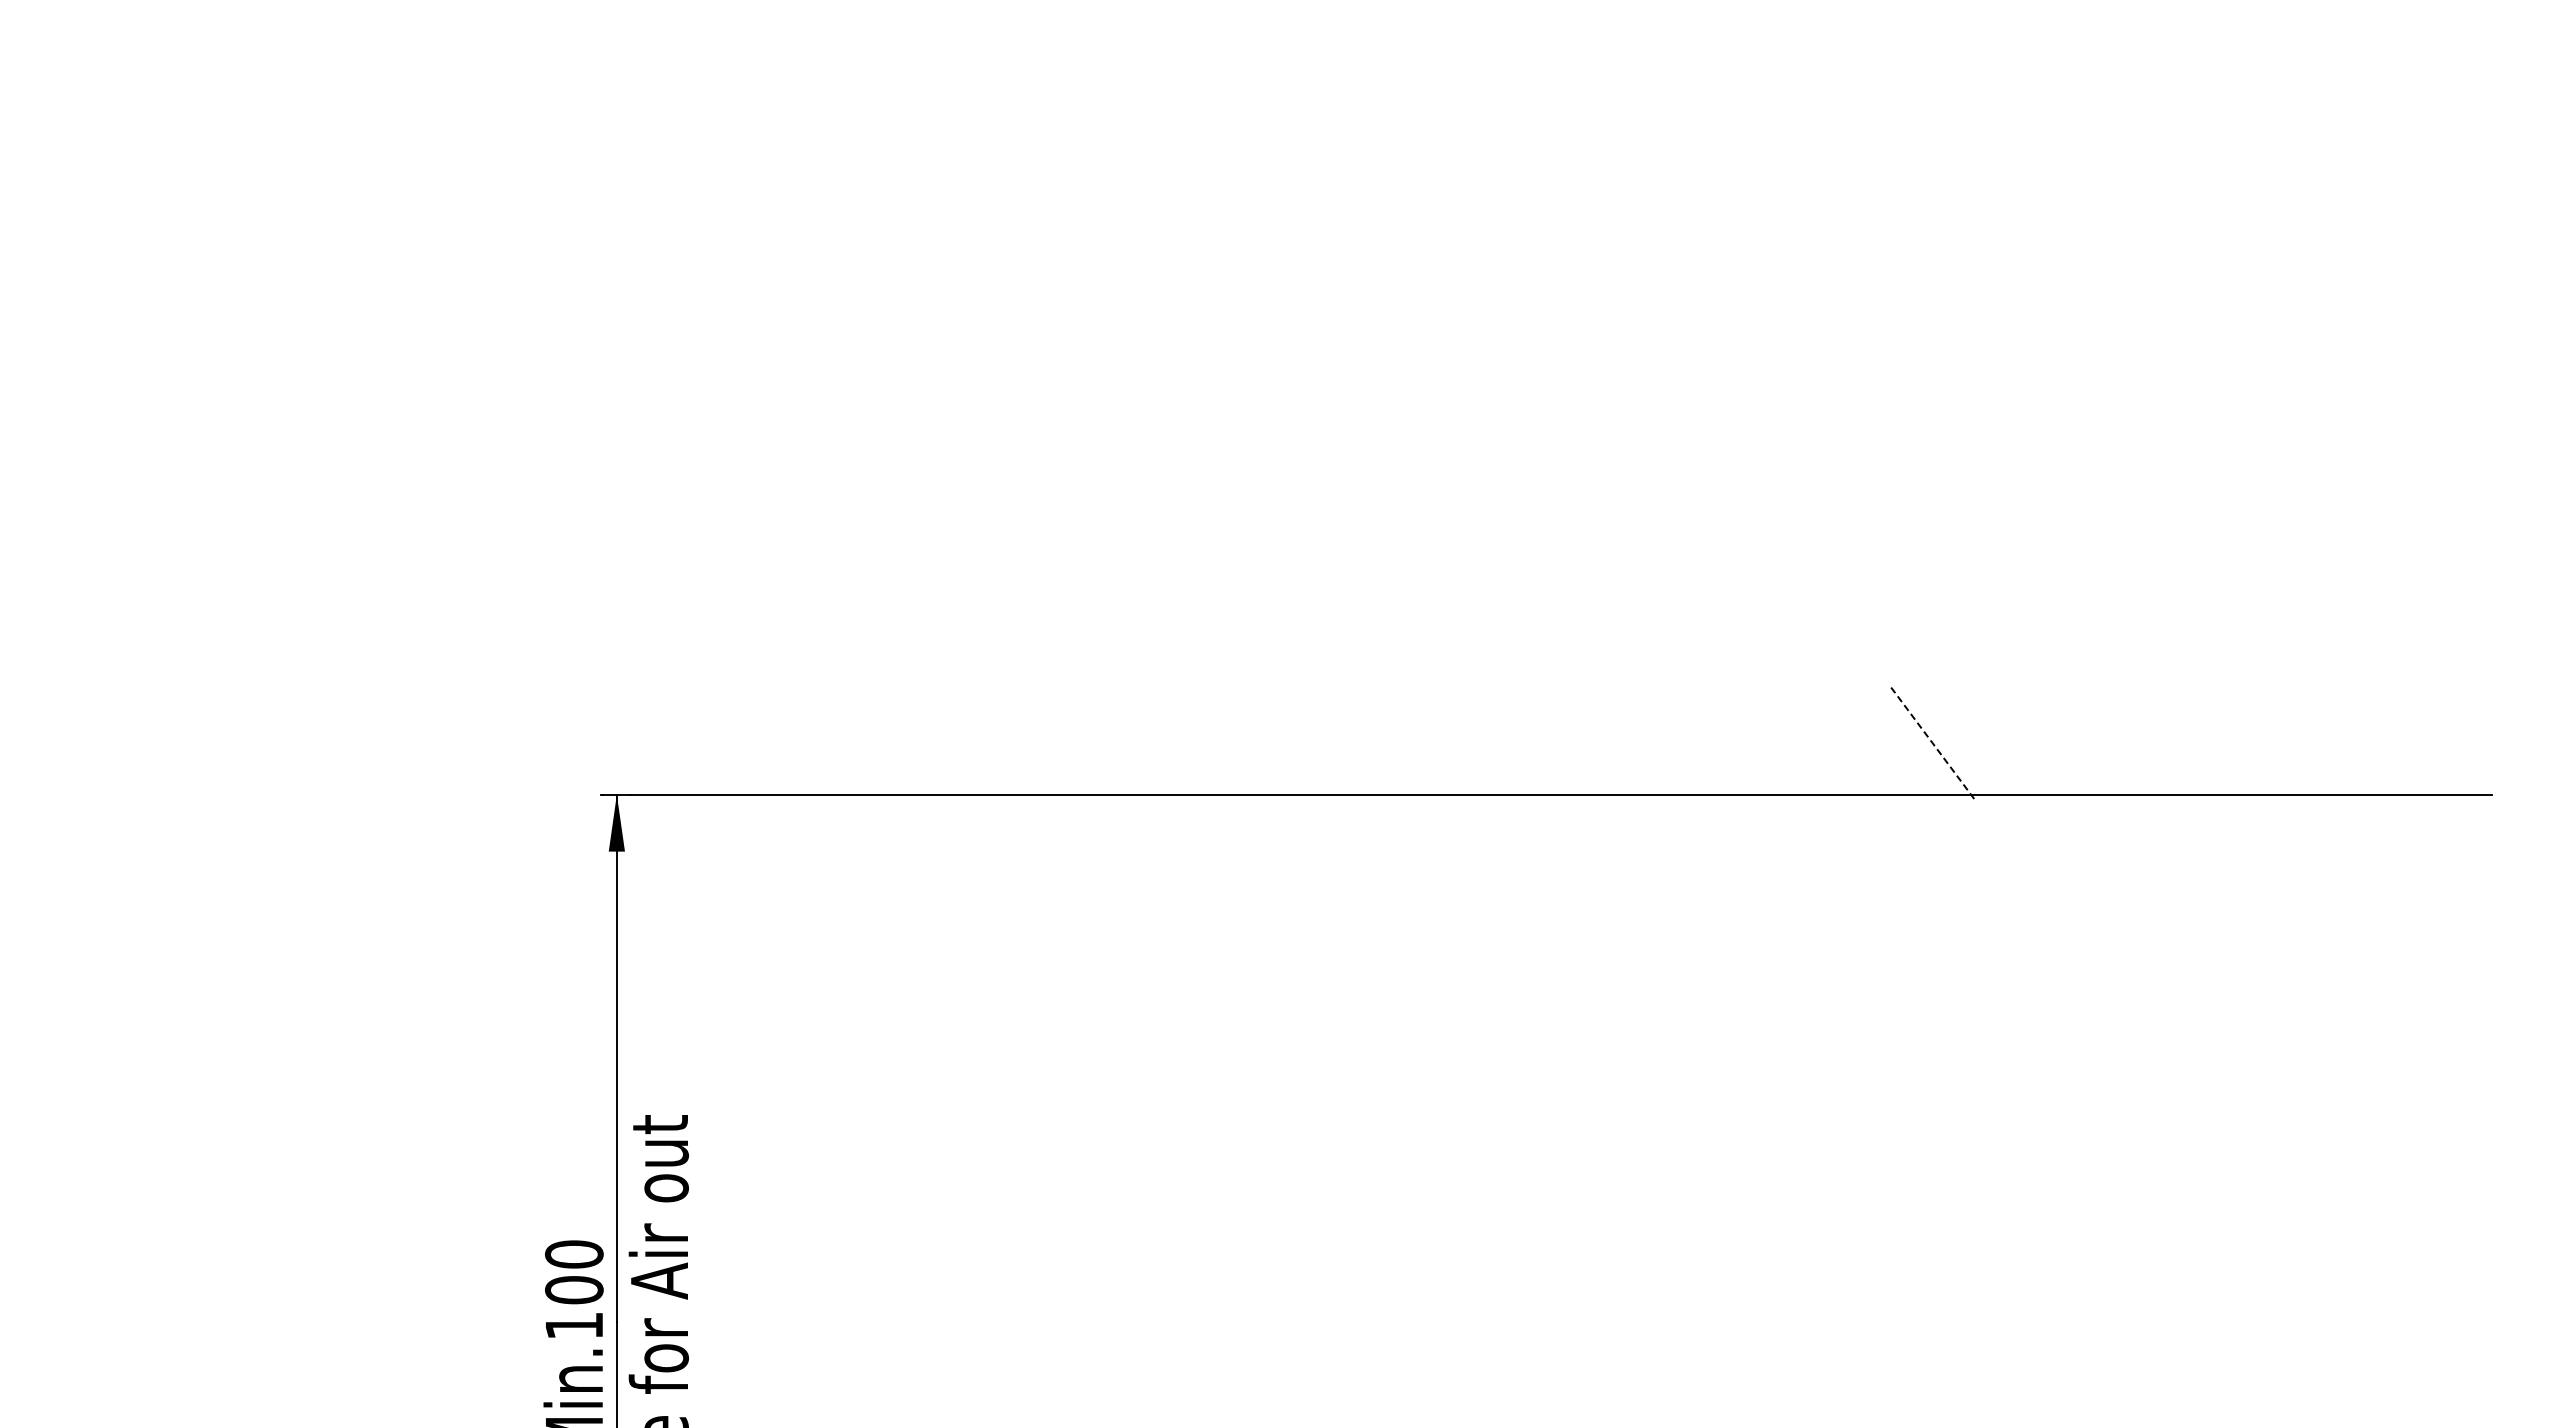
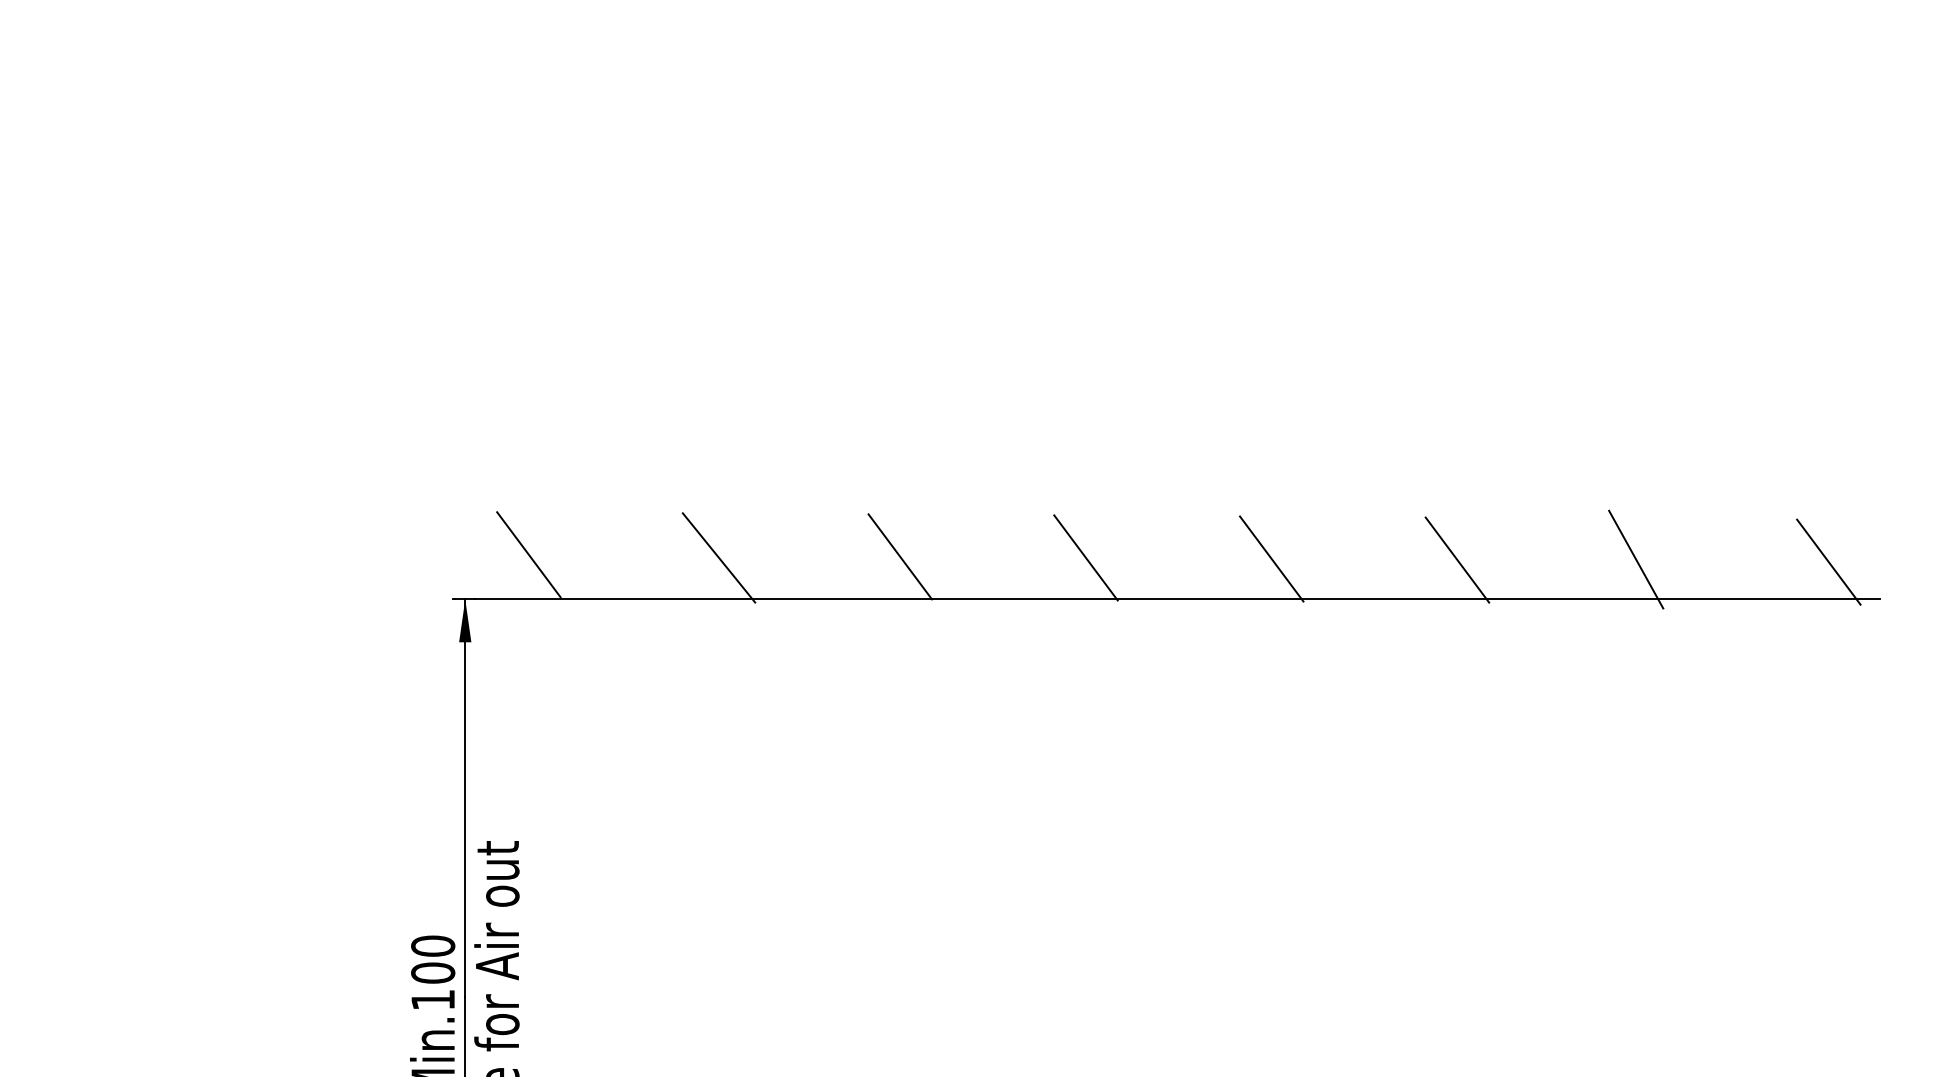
line: (701, 735) -> (529, 554), added
line: (1193, 737) -> (900, 556), added
line: (953, 739) -> (719, 557), added
line: (1439, 739) -> (1085, 557), added
line: (1685, 740) -> (1271, 558), added
line: (2169, 741) -> (1636, 559), added
line: (1931, 742) -> (1456, 559), dashed -> solid
line: (2424, 745) -> (1828, 562), added

